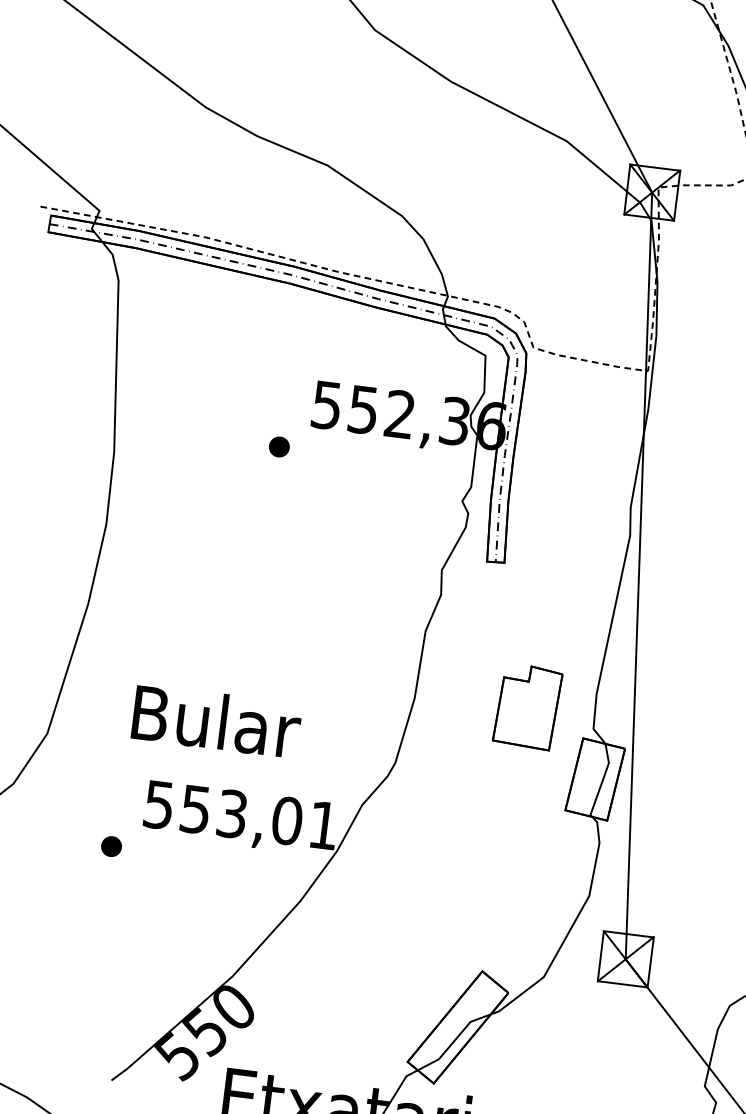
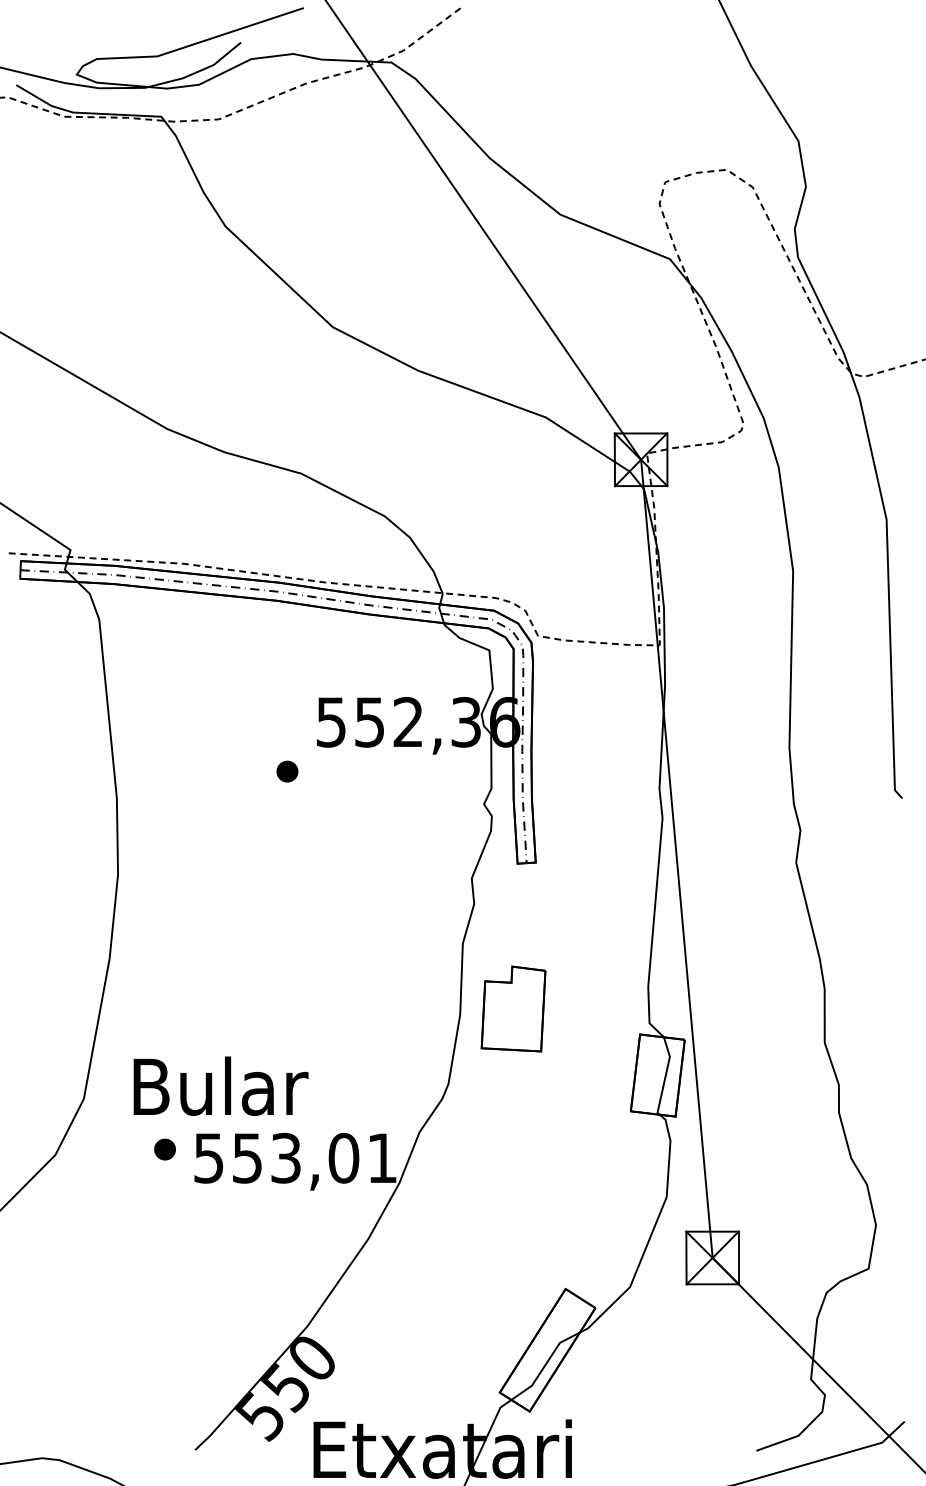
part: (527, 706) -> (513, 1008), moved
text: (216, 720) -> (220, 1085), moved
part: (111, 846) -> (164, 1149), moved

